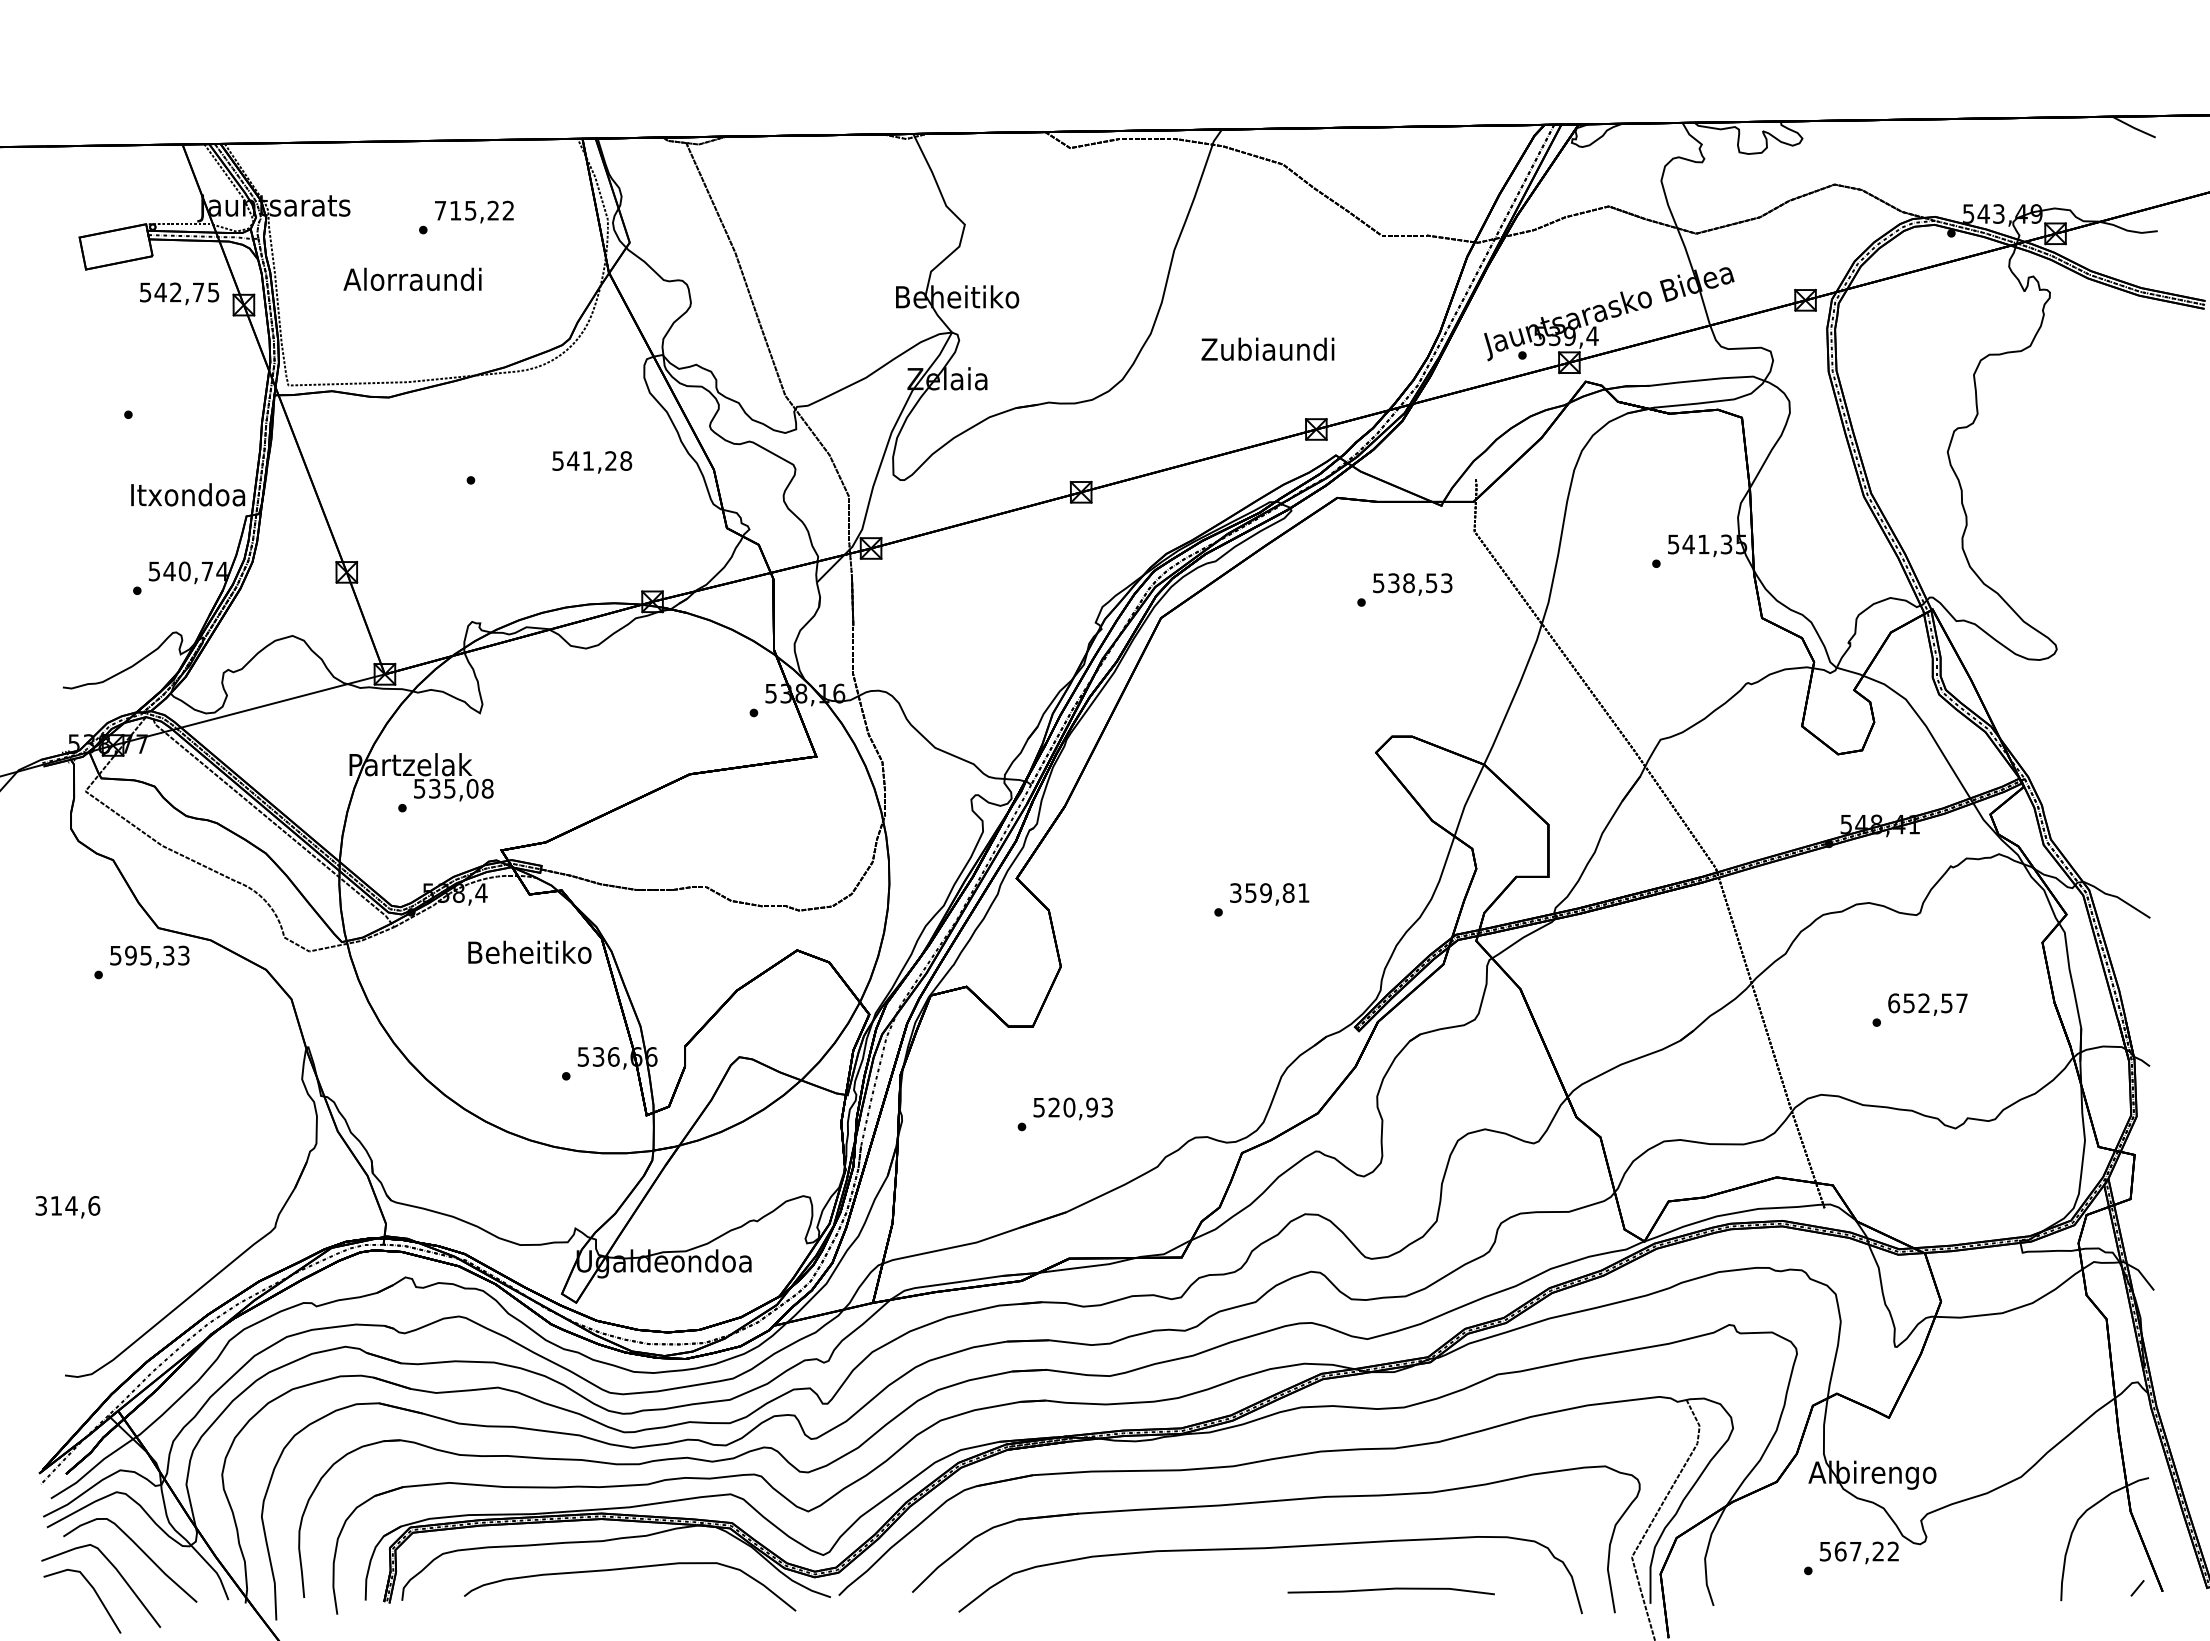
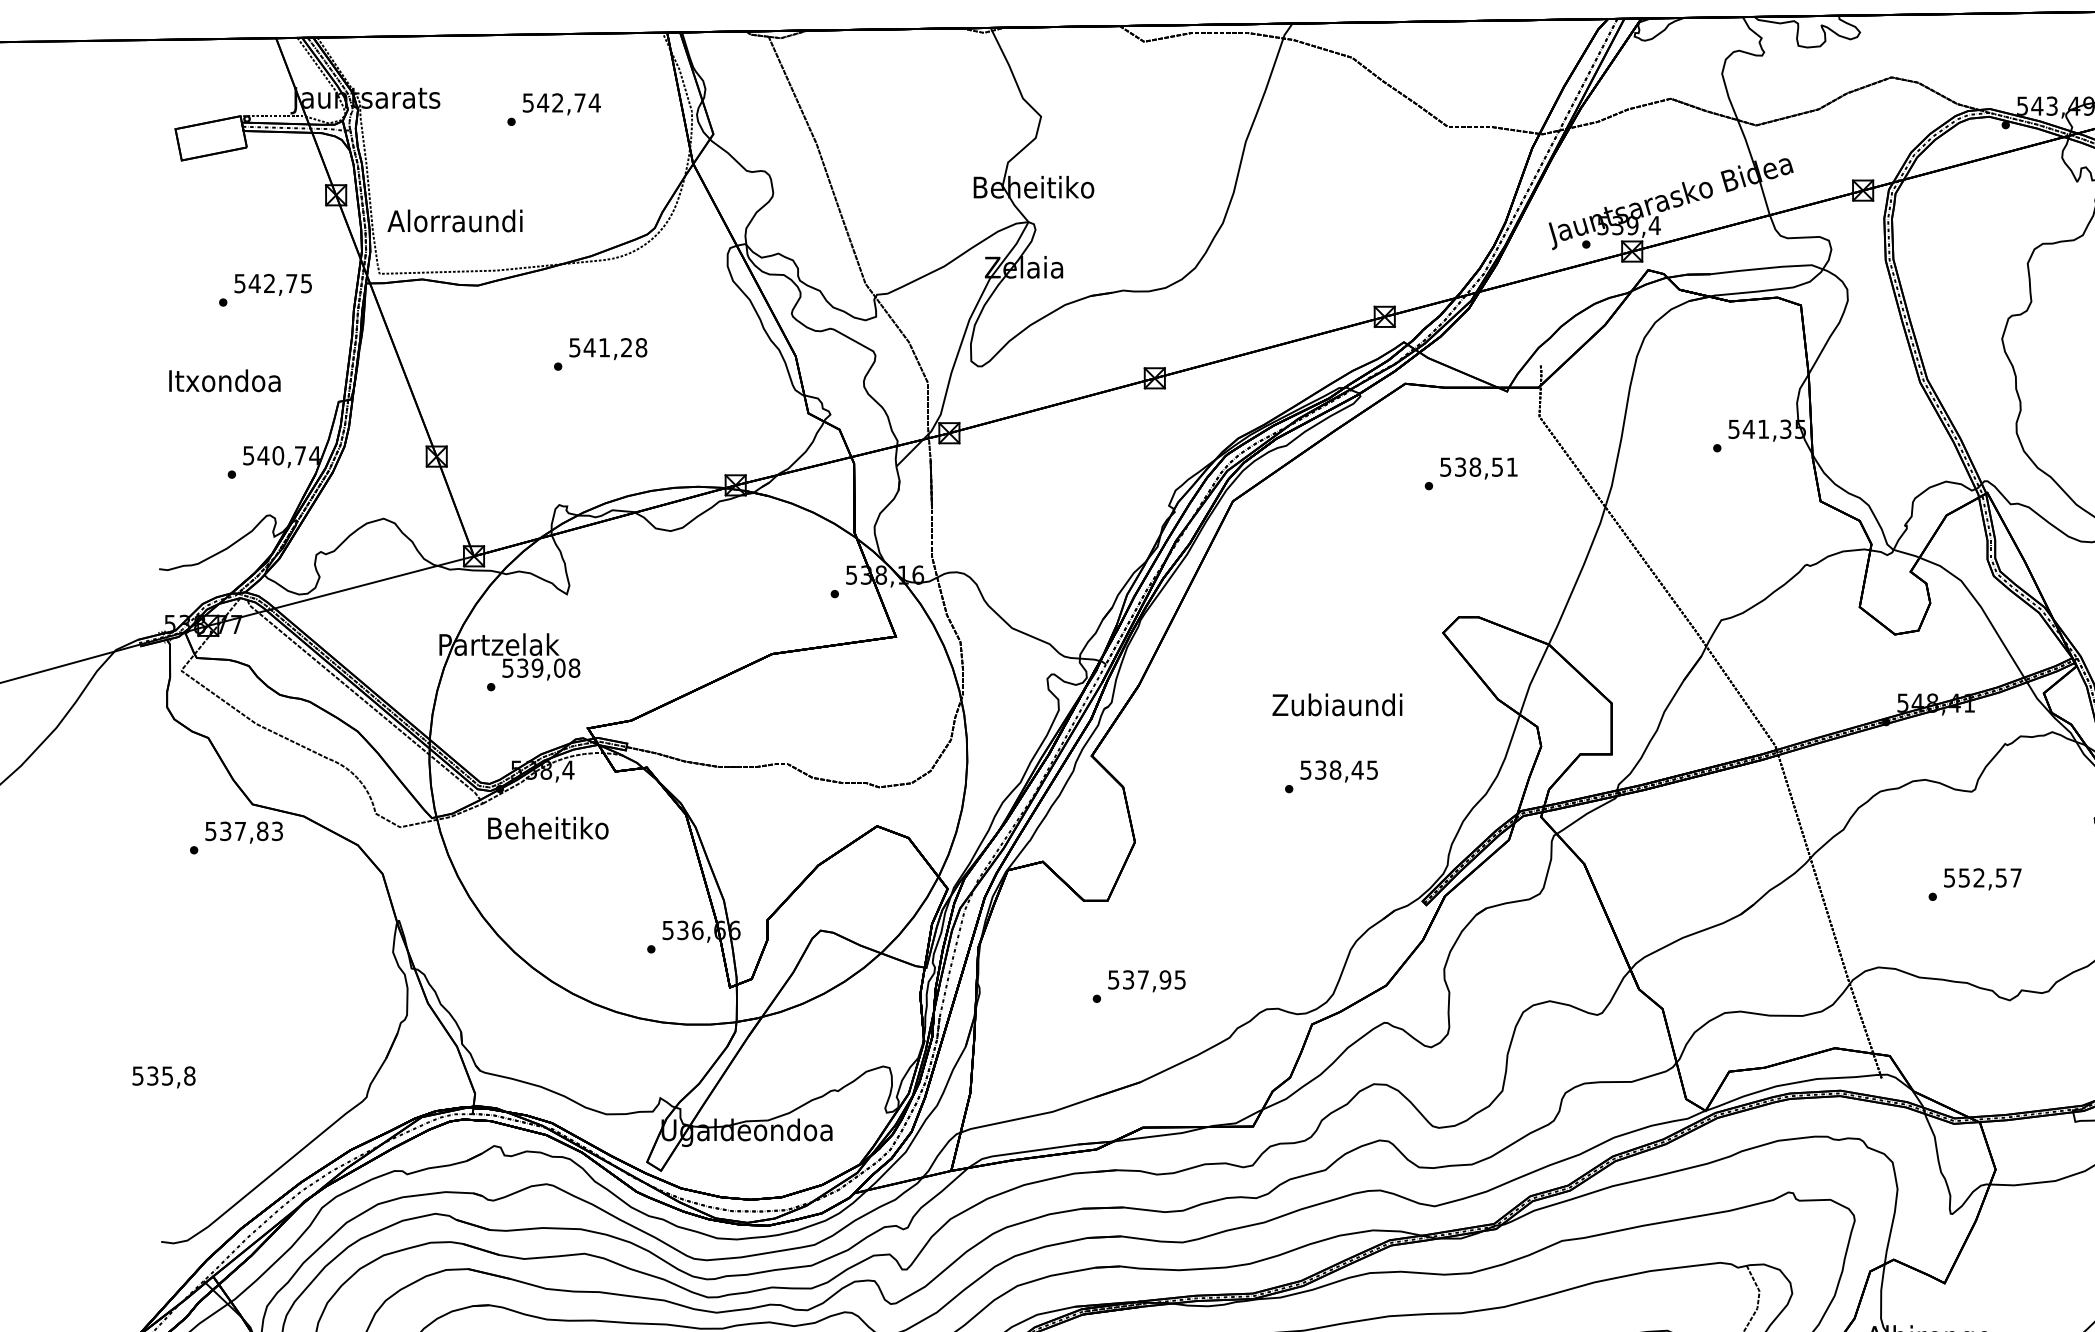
text: (474, 210) -> (561, 102), 715,22 -> 542,74
text: (412, 278) -> (455, 220), moved
text: (179, 293) -> (273, 284), moved
text: (1267, 348) -> (1337, 704), moved
text: (592, 462) -> (608, 349), moved
text: (188, 494) -> (225, 380), moved
text: (1446, 583) -> (1512, 467), 538,53 -> 538,51
text: (449, 788) -> (537, 667), 535,08 -> 539,08
text: (1269, 892) -> (1338, 769), 359,81 -> 538,45
text: (529, 951) -> (547, 827), moved
text: (149, 955) -> (243, 831), 595,33 -> 537,83
text: (1894, 1003) -> (1950, 878), 652,57 -> 552,57
text: (1080, 1107) -> (1154, 979), 520,93 -> 537,95
text: (68, 1205) -> (164, 1075), 314,6 -> 535,8

